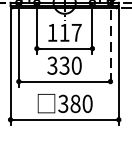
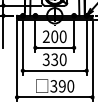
text: (64, 32) -> (54, 36), 117 -> 200
line: (110, 48) -> (86, 47), dashed -> solid
text: (74, 104) -> (61, 86), 380 -> 390

